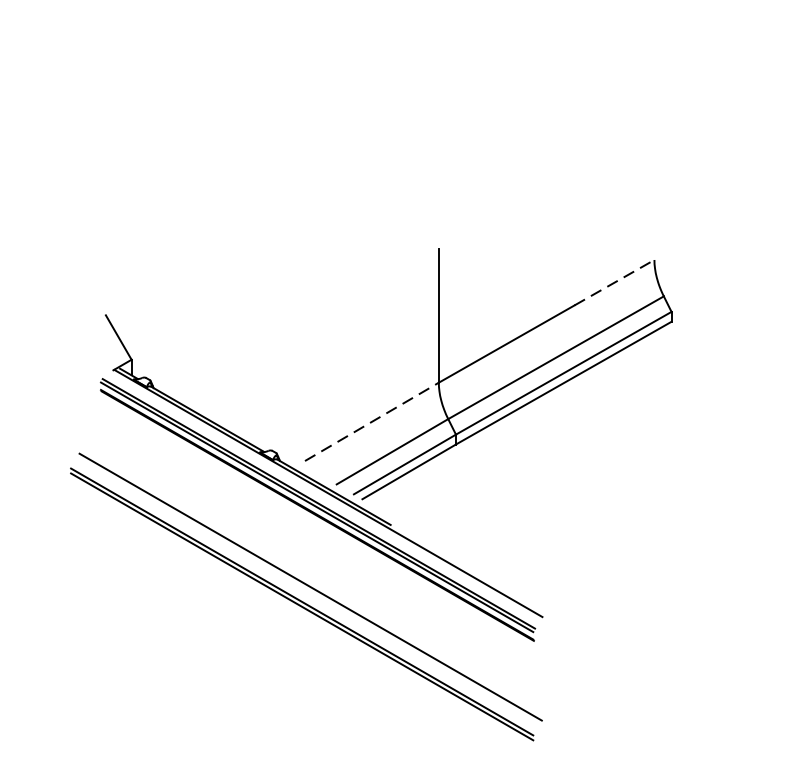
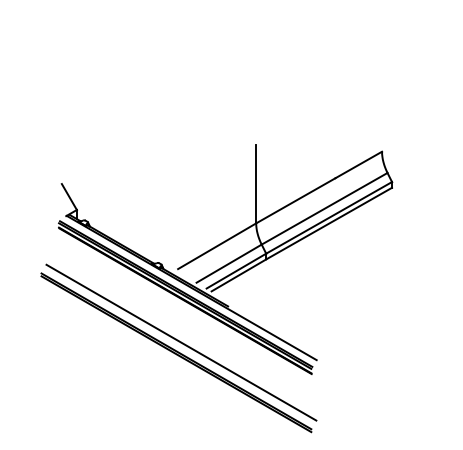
line: (614, 283) -> (358, 165), dashed -> solid
line: (372, 420) -> (217, 245), dashed -> solid

